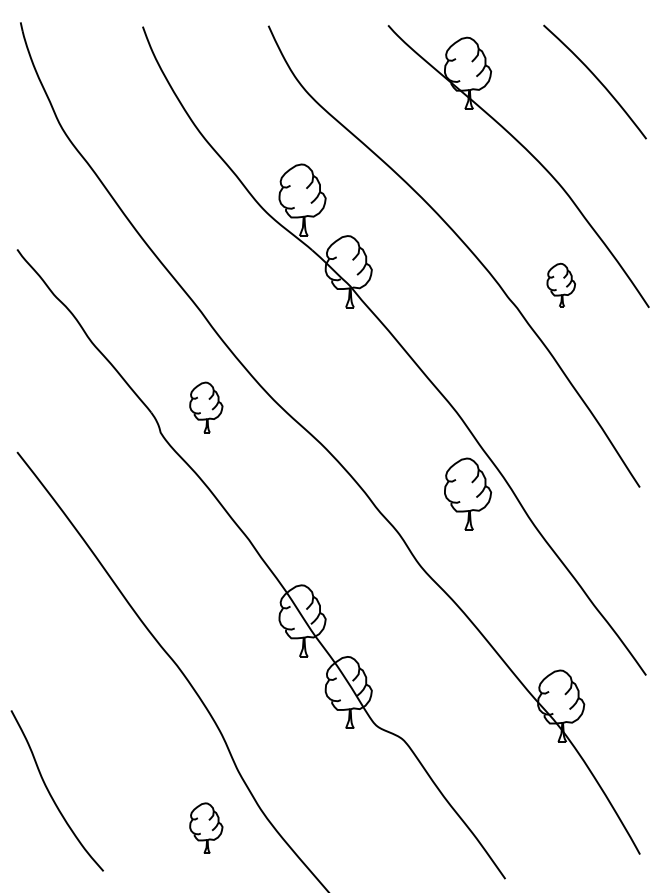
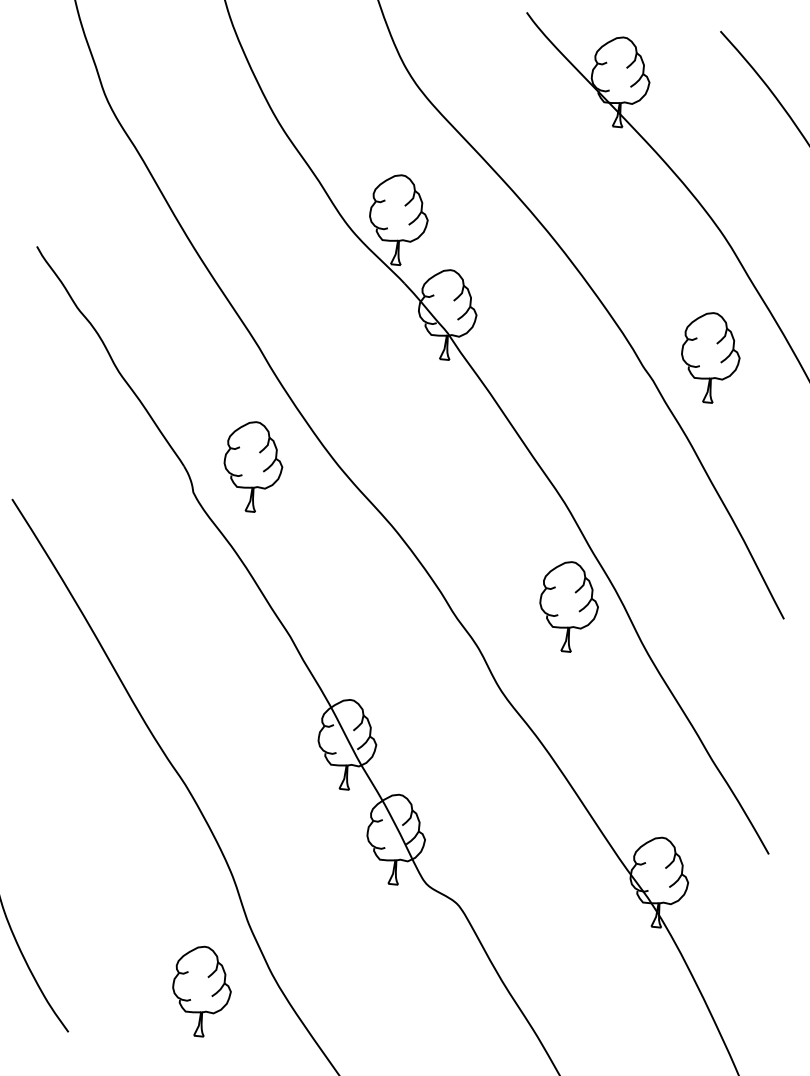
part: (561, 284) -> (711, 356), size x1.67
part: (206, 407) -> (253, 466), size x1.43
part: (206, 827) -> (202, 990), size x1.43

